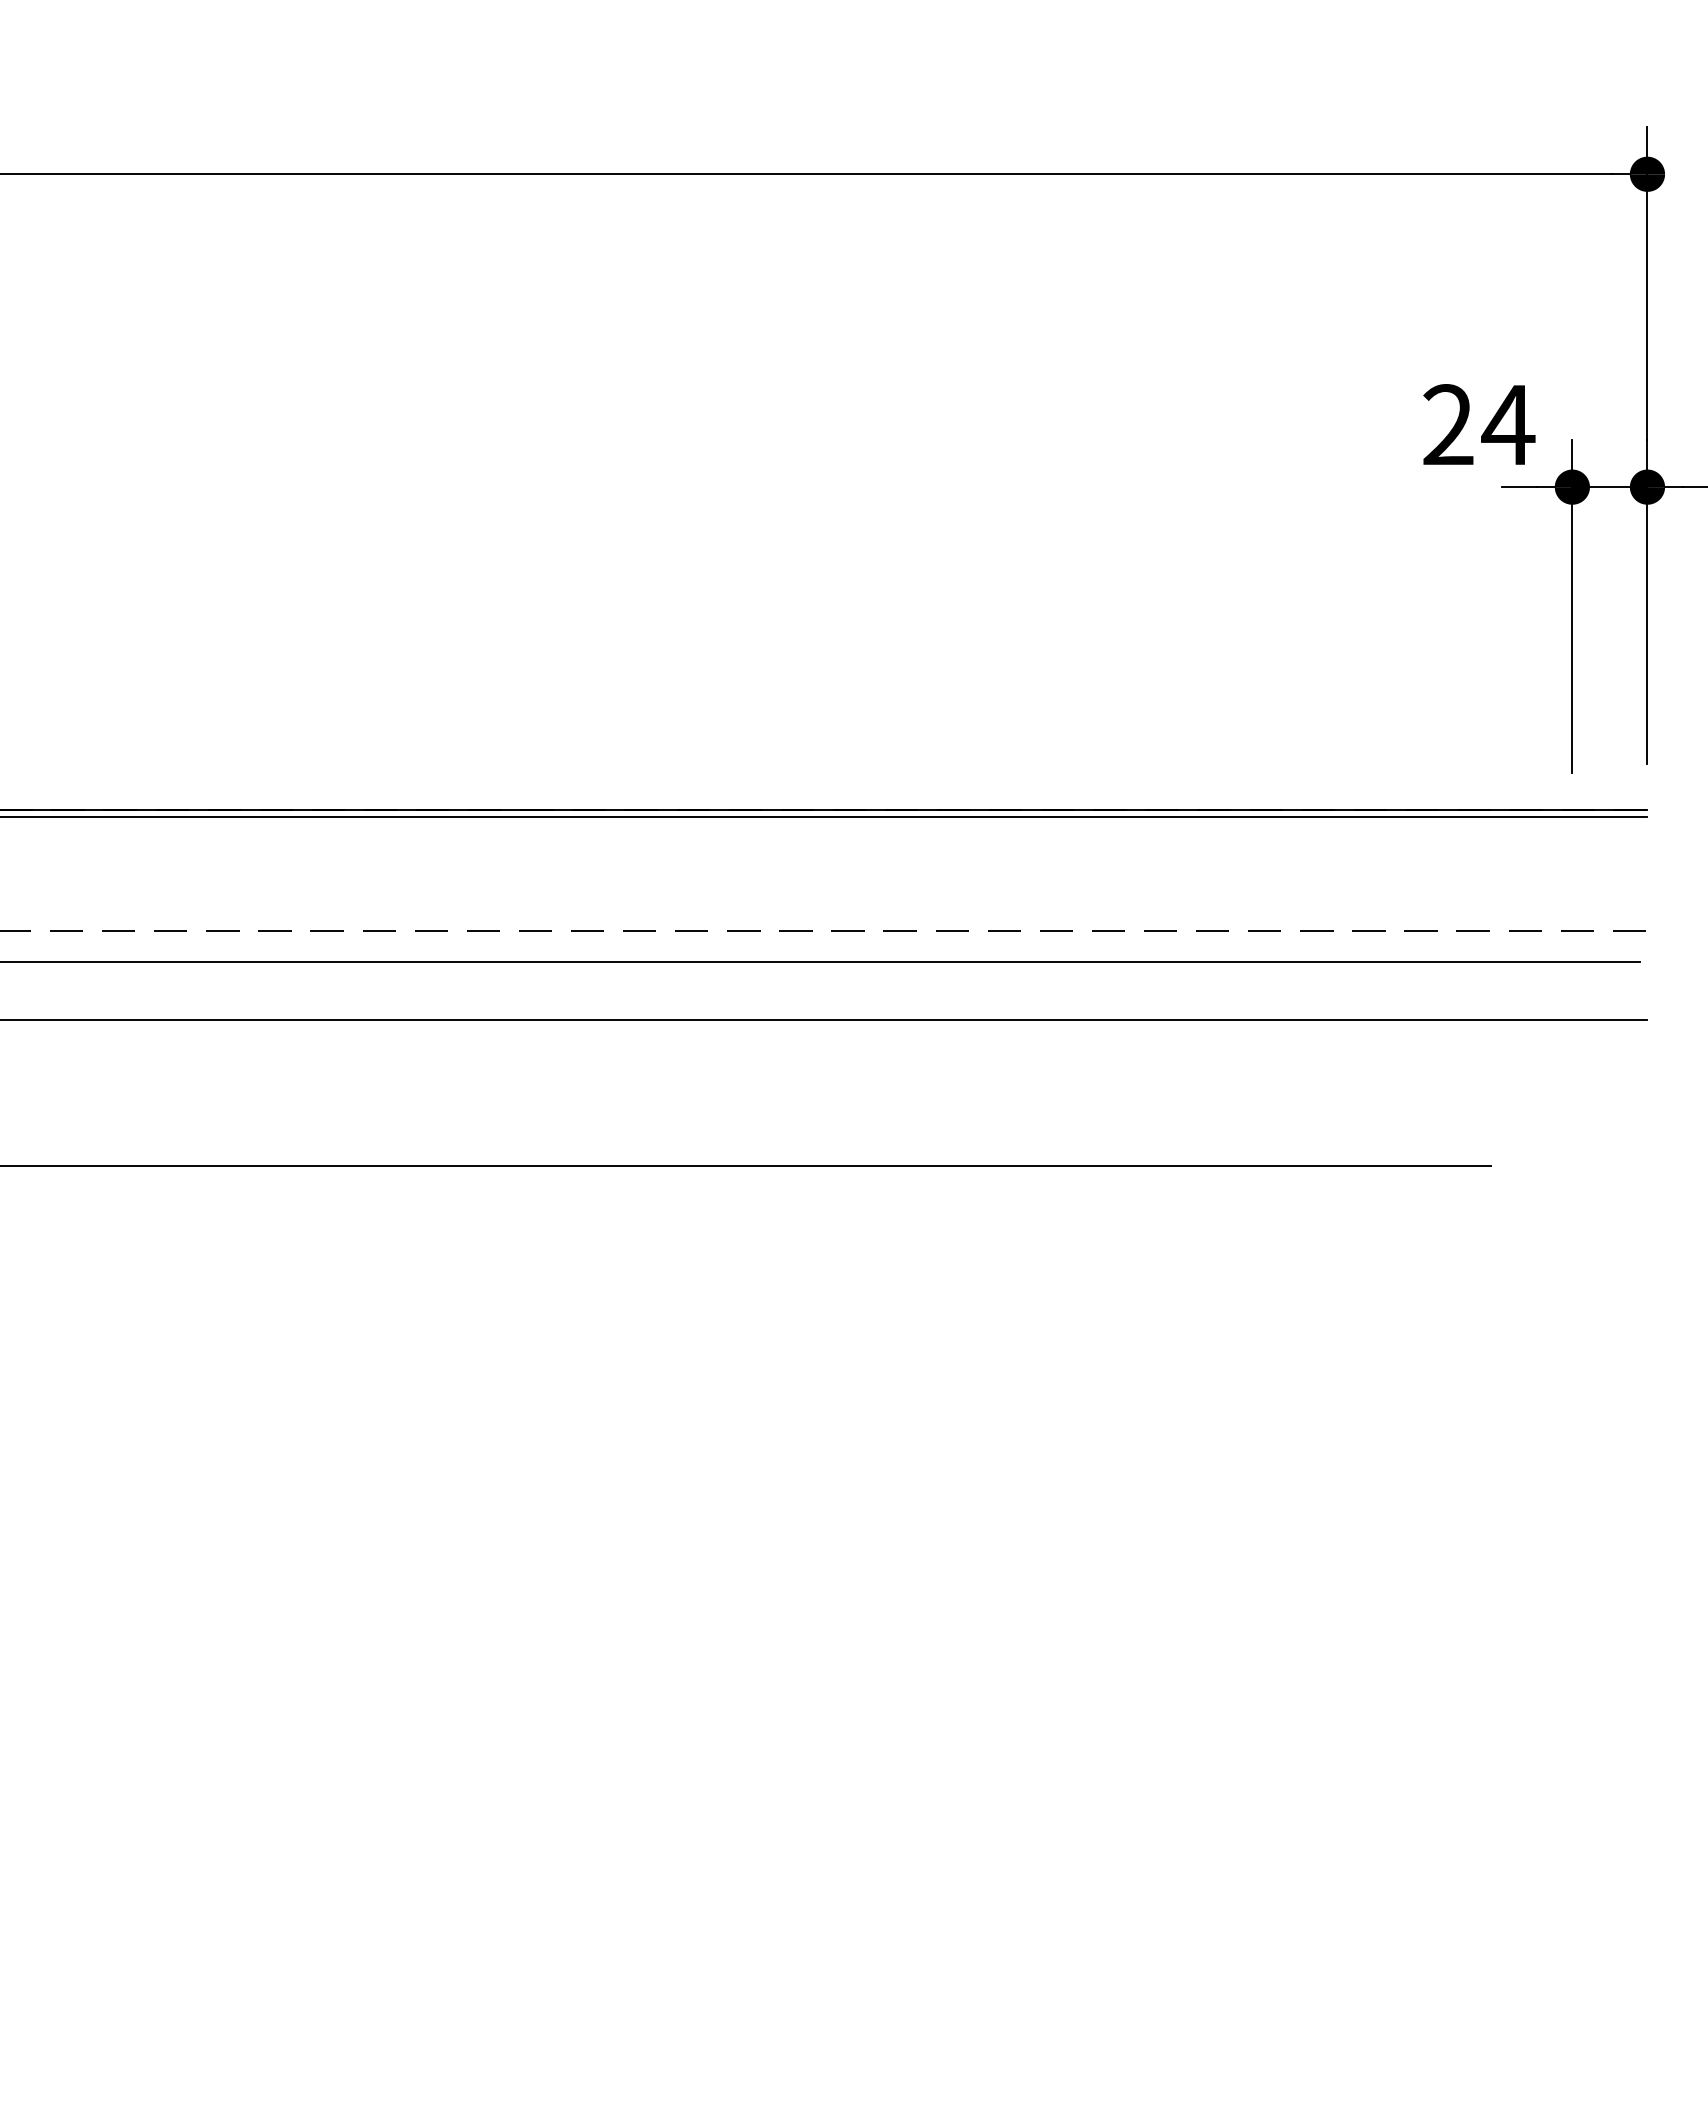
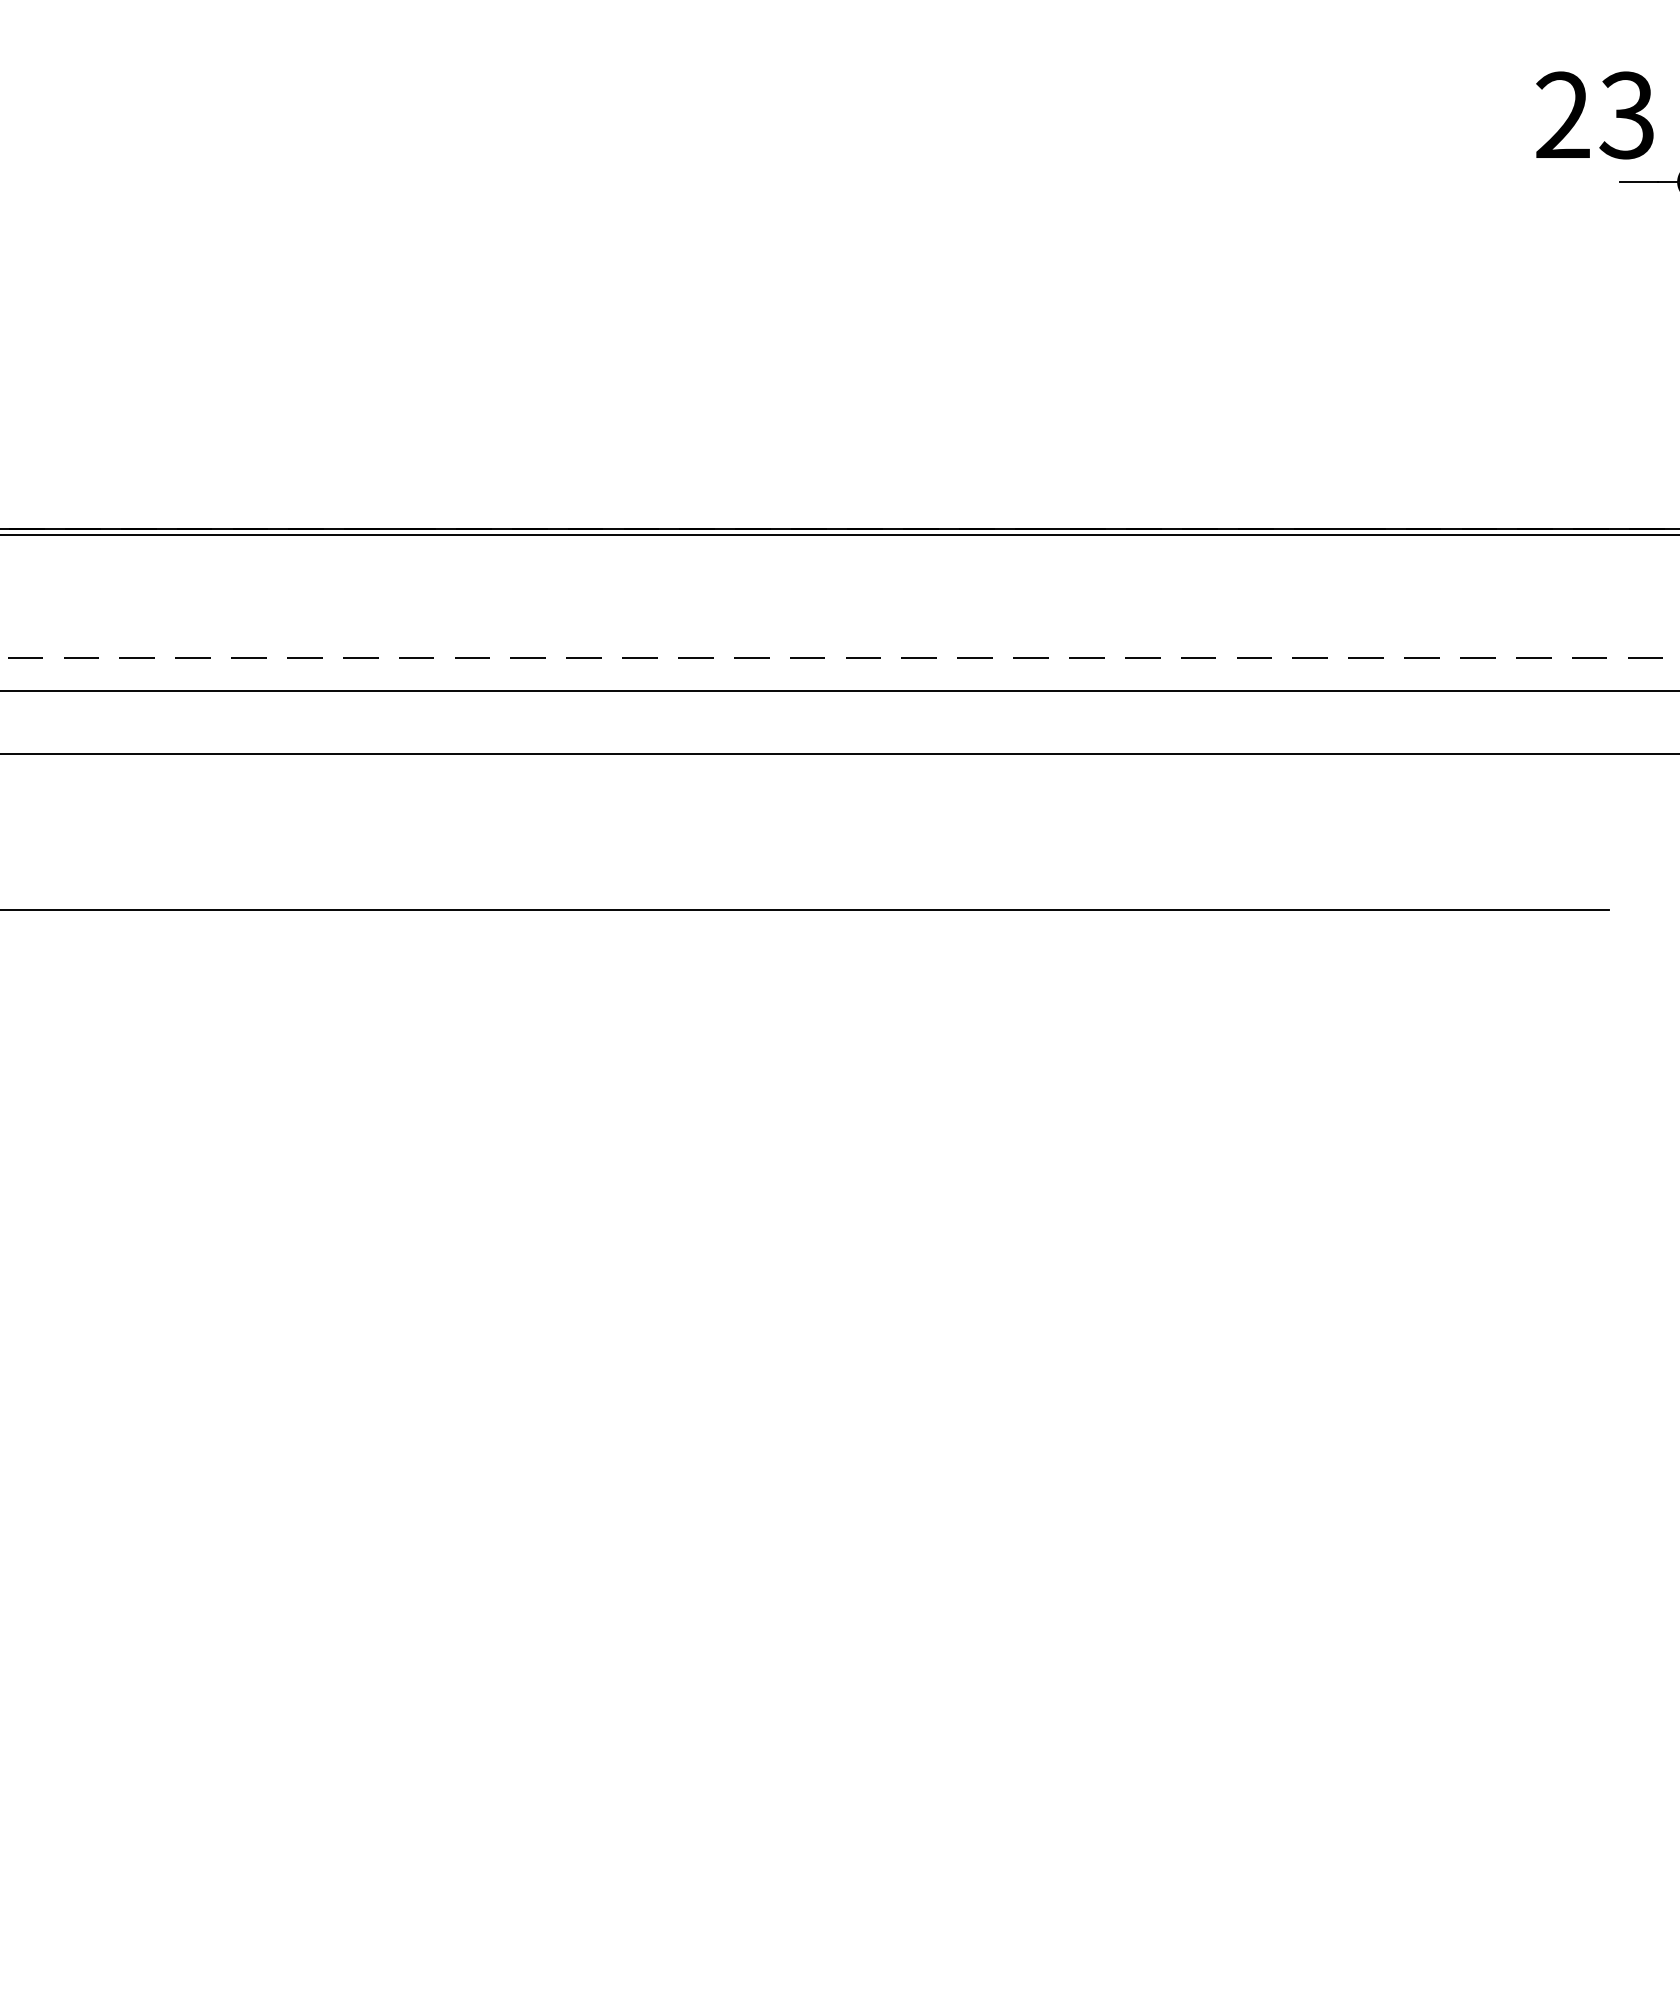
text: (1508, 425) -> (1627, 115), 24 -> 23

